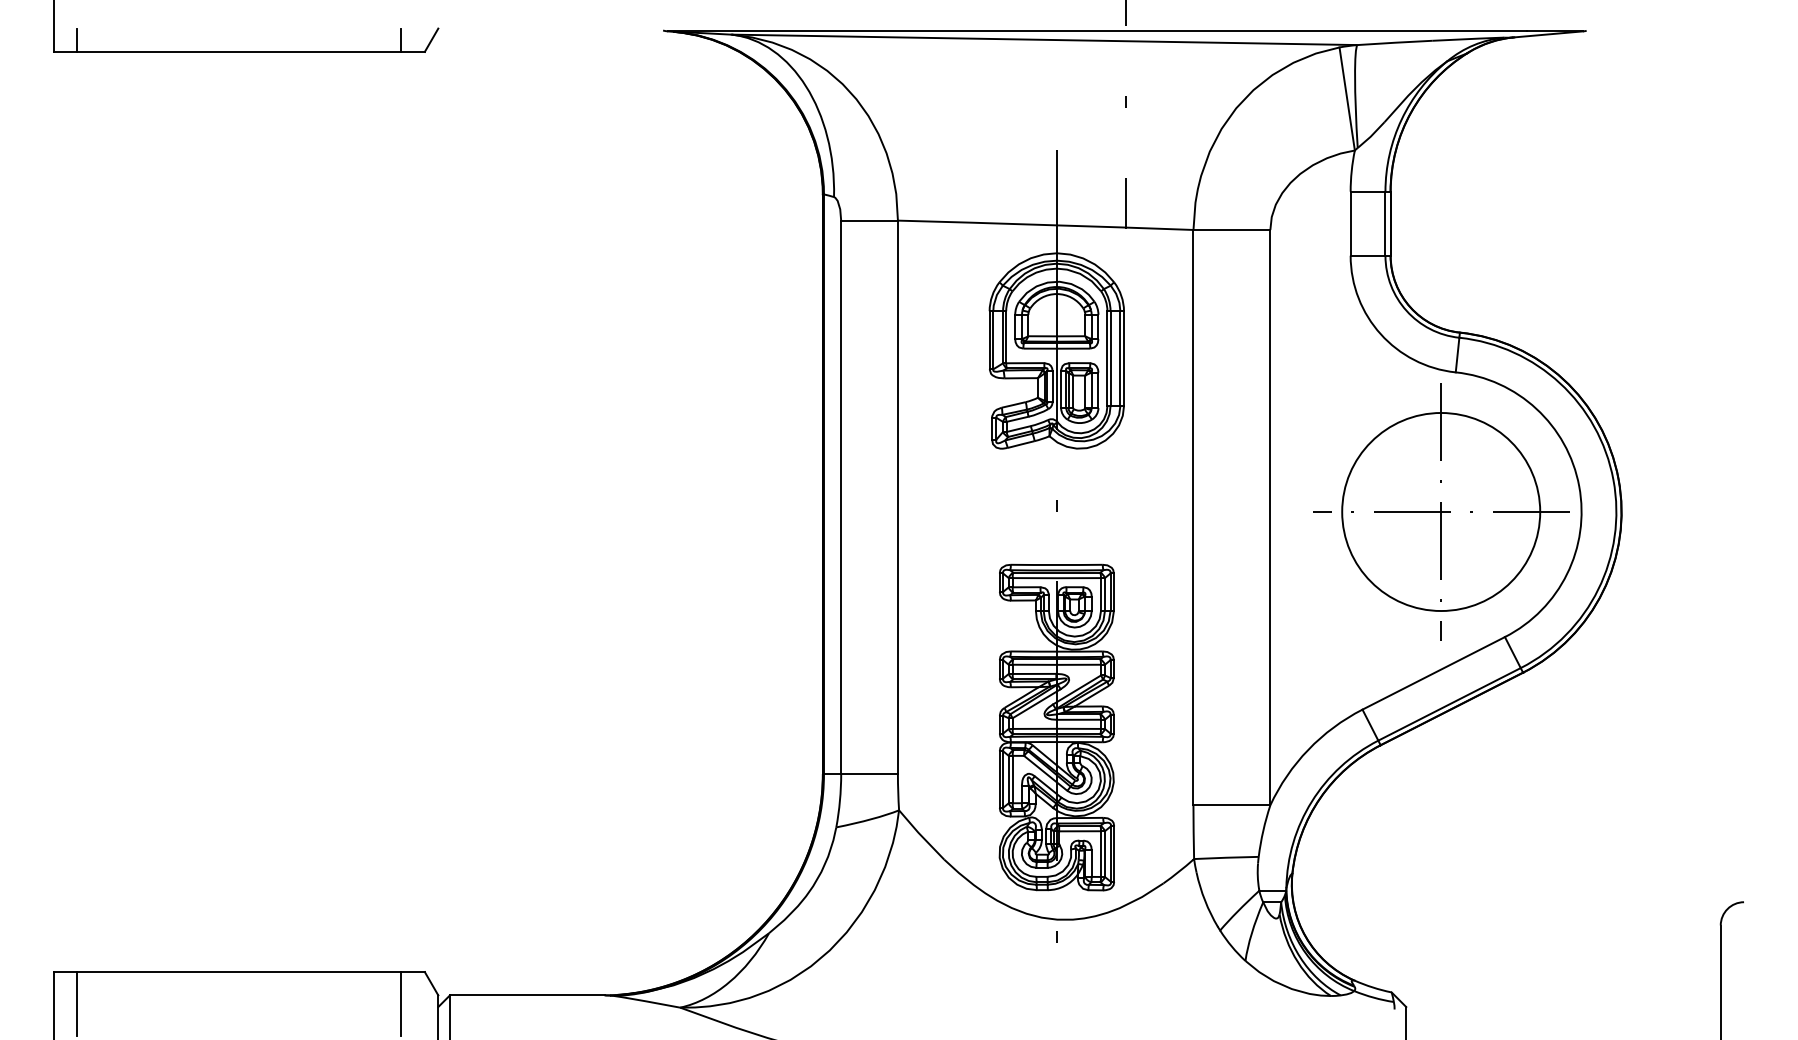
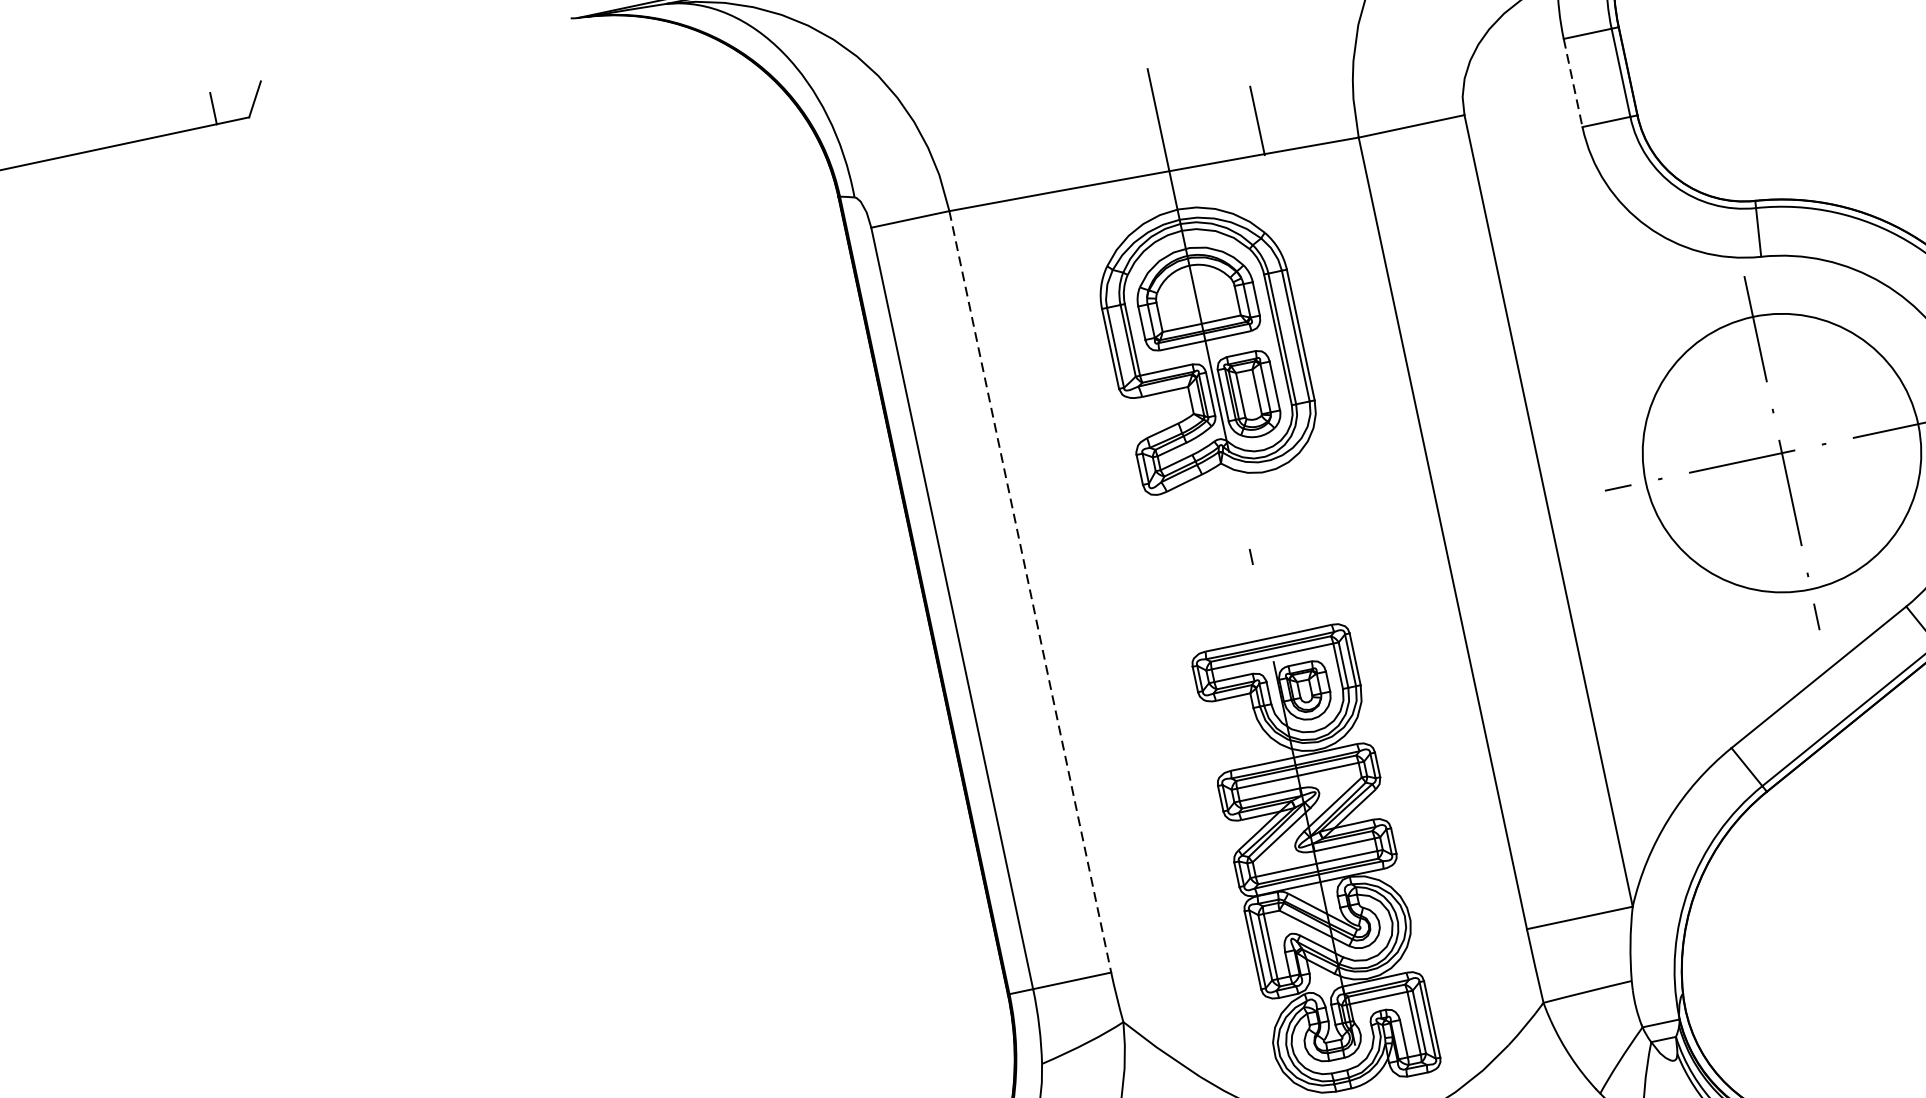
line: (1350, 224) -> (1573, 84), solid -> dashed
line: (897, 497) -> (1029, 592), solid -> dashed

